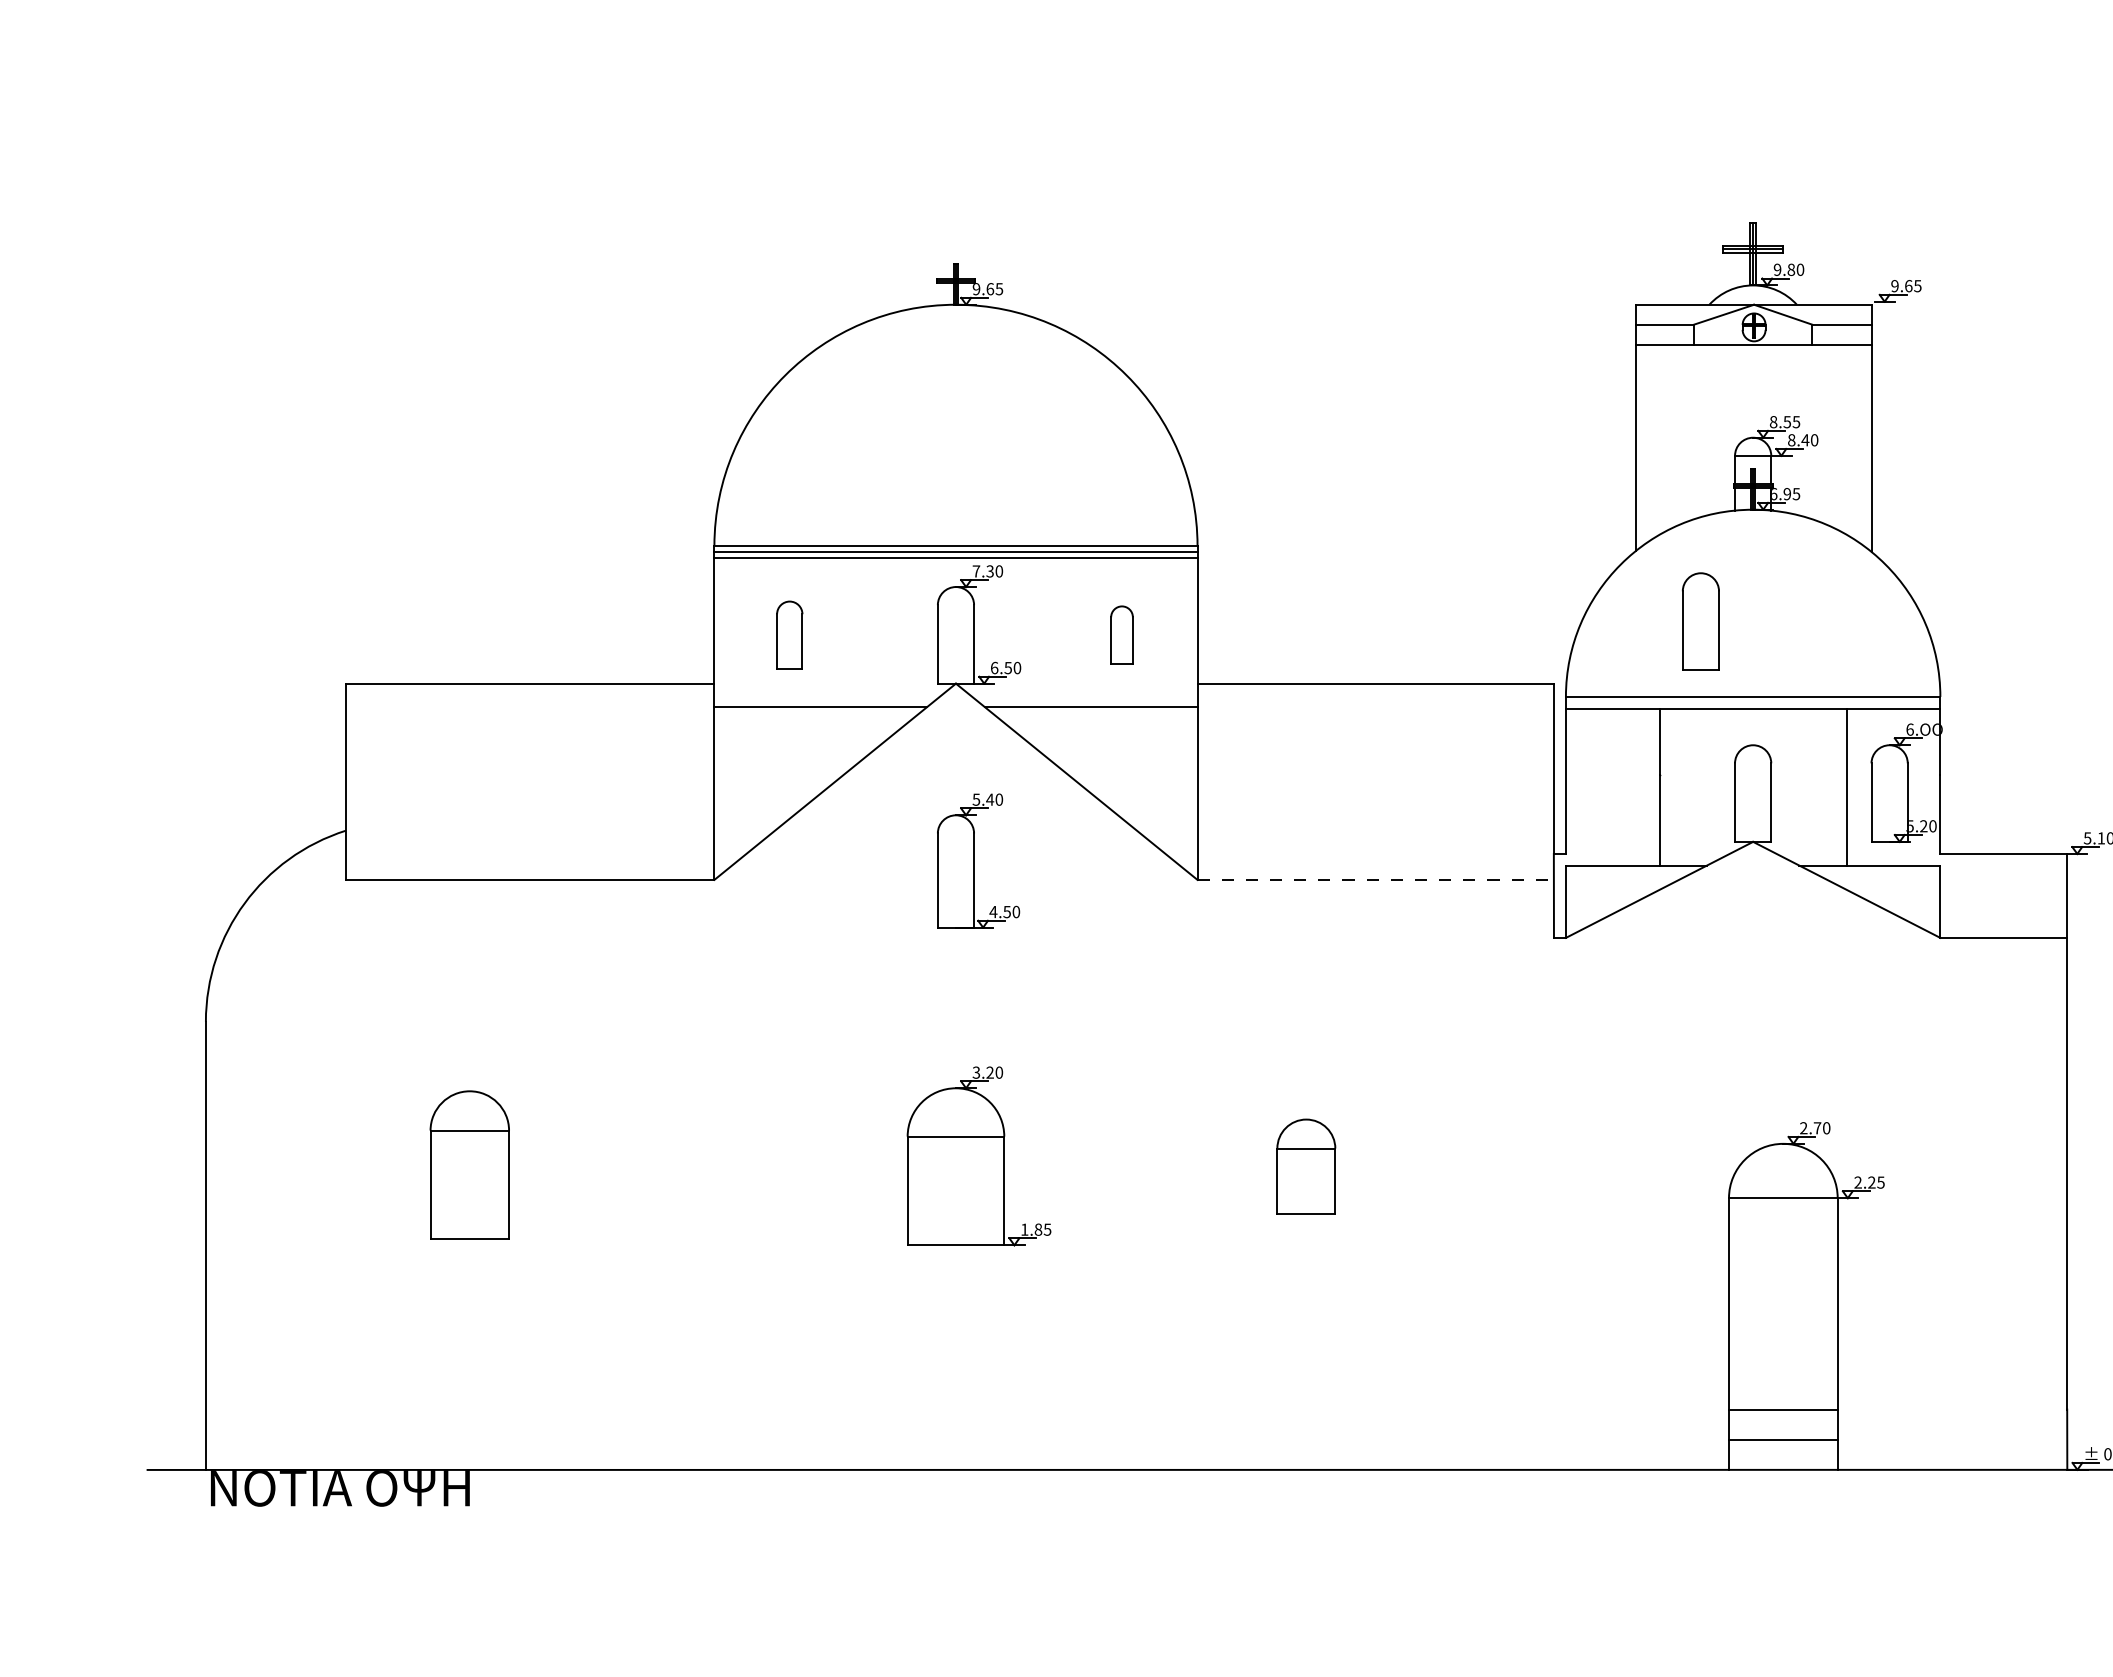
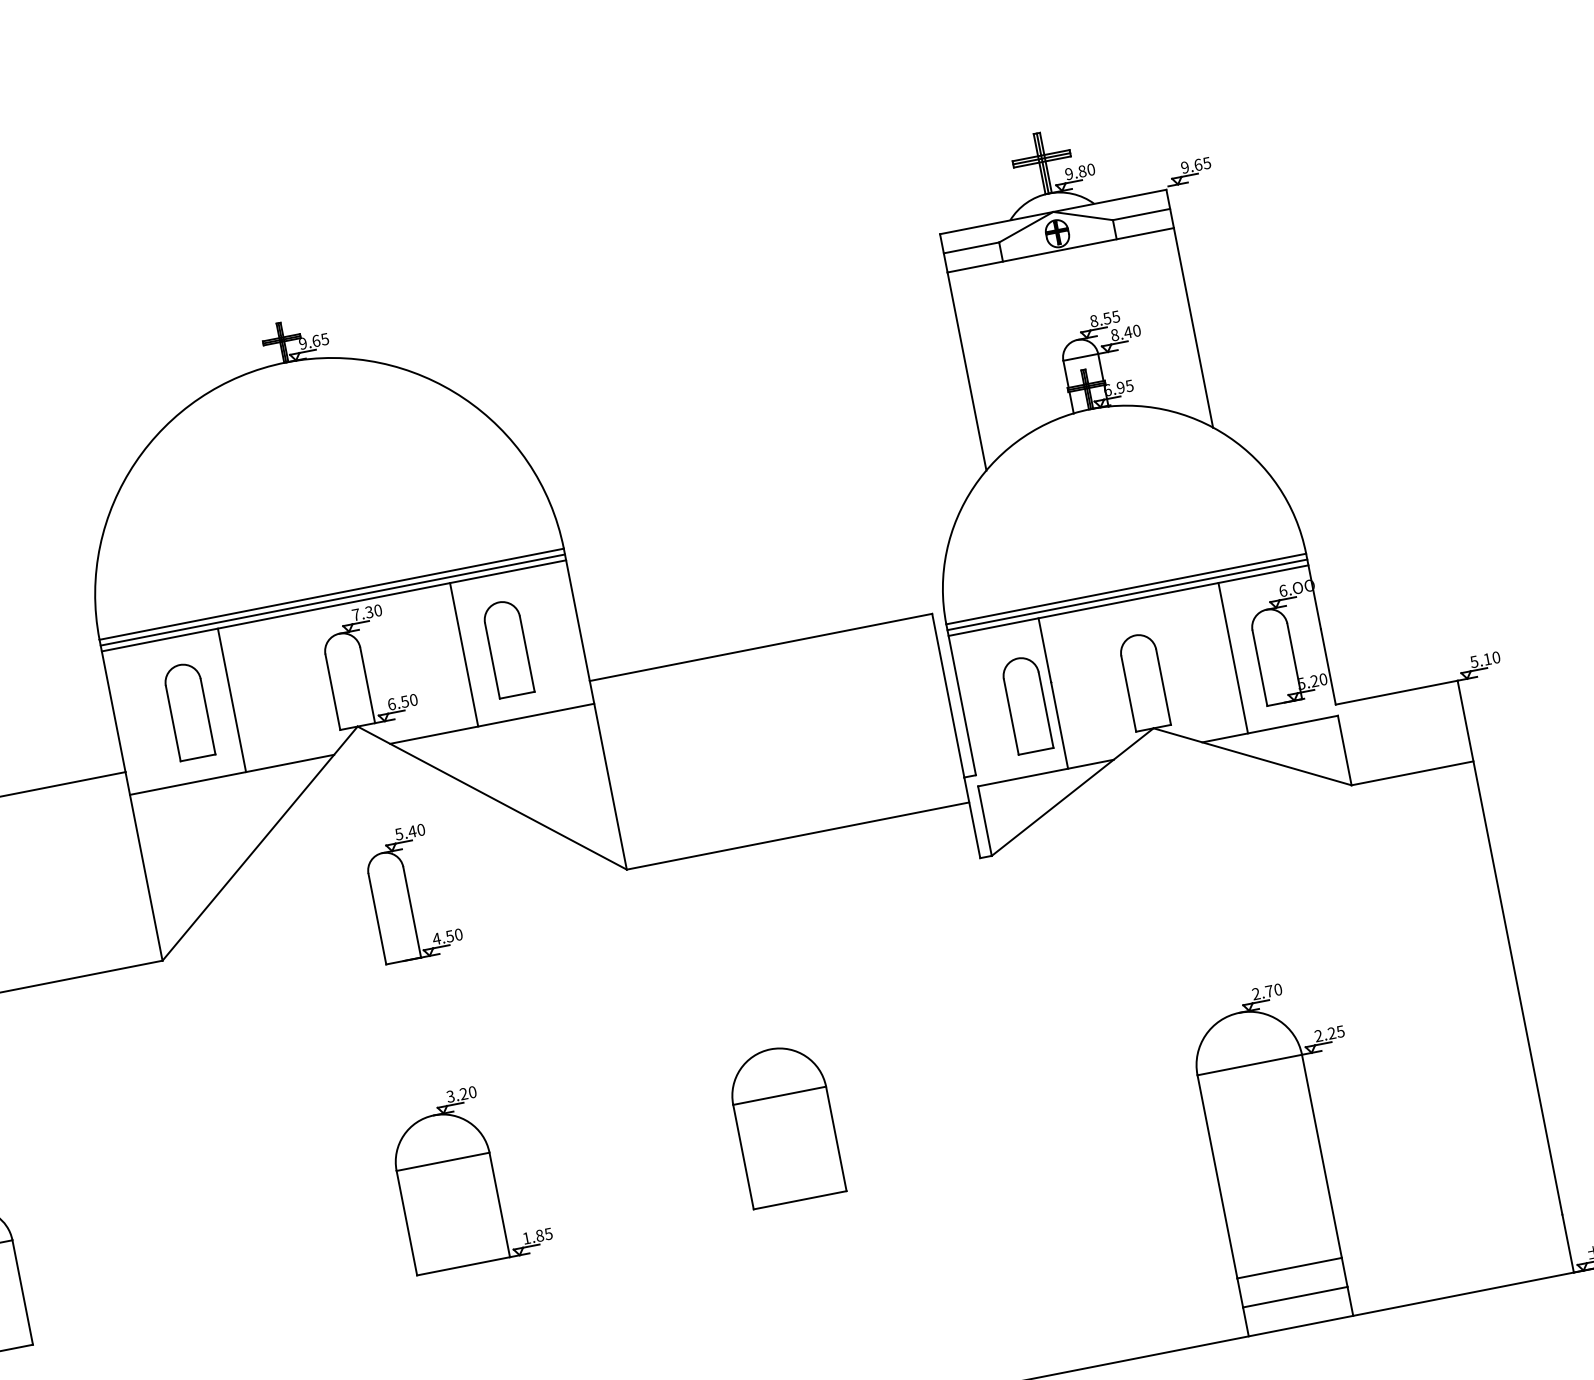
part: (1700, 621) -> (1026, 704), moved
line: (835, 632) -> (232, 700), added
line: (1076, 632) -> (463, 654), added
part: (789, 635) -> (188, 711), size x1.43
part: (1121, 635) -> (507, 649), size x1.67
line: (1752, 702) -> (1126, 594), added
line: (1376, 879) -> (798, 835), dashed -> solid
part: (1306, 1166) -> (785, 1124), size x1.67

